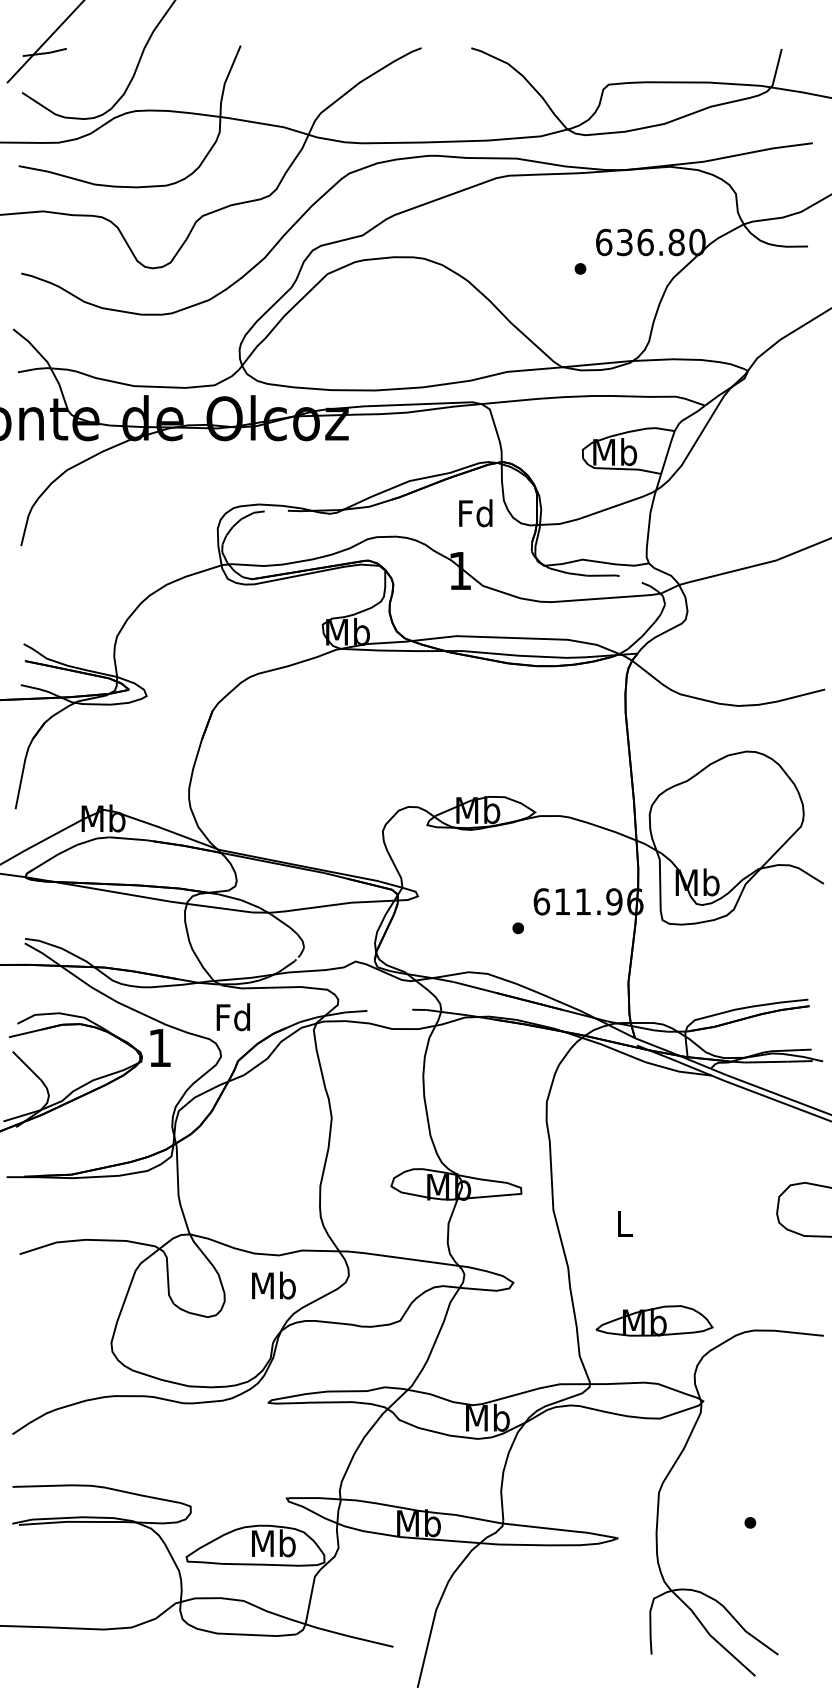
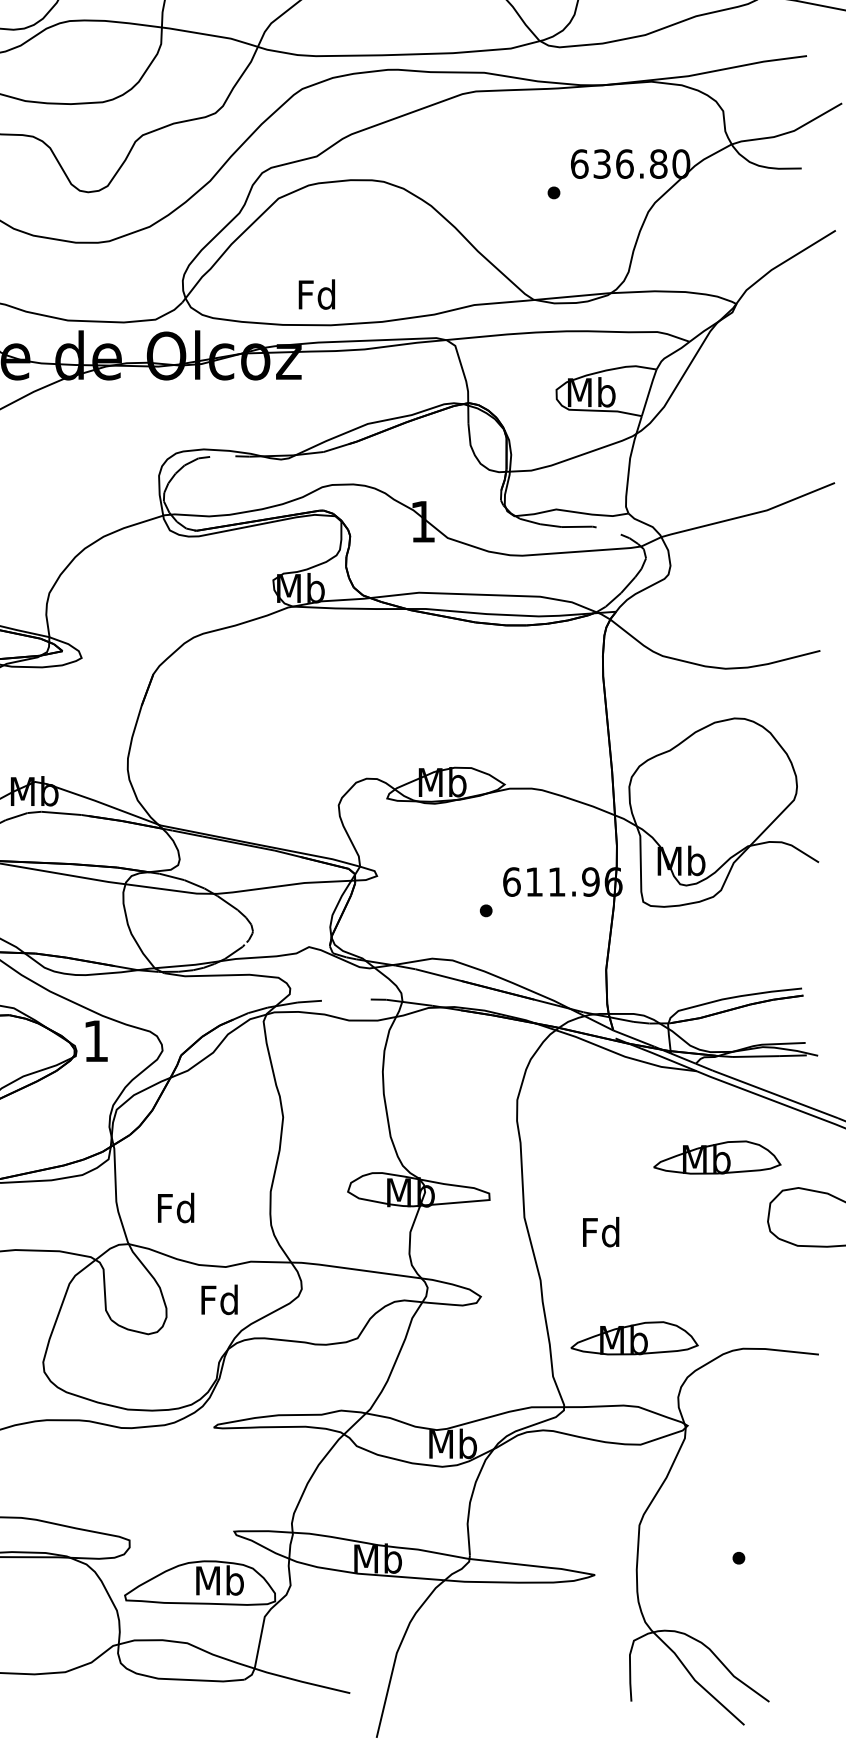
text: (475, 513) -> (316, 294), moved
text: (232, 1017) -> (175, 1208), moved
part: (730, 1154) -> (717, 1157), added
text: (623, 1223) -> (600, 1232), L -> Fd
text: (273, 1285) -> (219, 1299), Mb -> Fd

